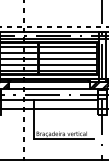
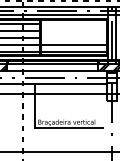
line: (67, 46) -> (73, 23), removed
line: (67, 53) -> (73, 31), removed
line: (67, 59) -> (73, 38), removed

